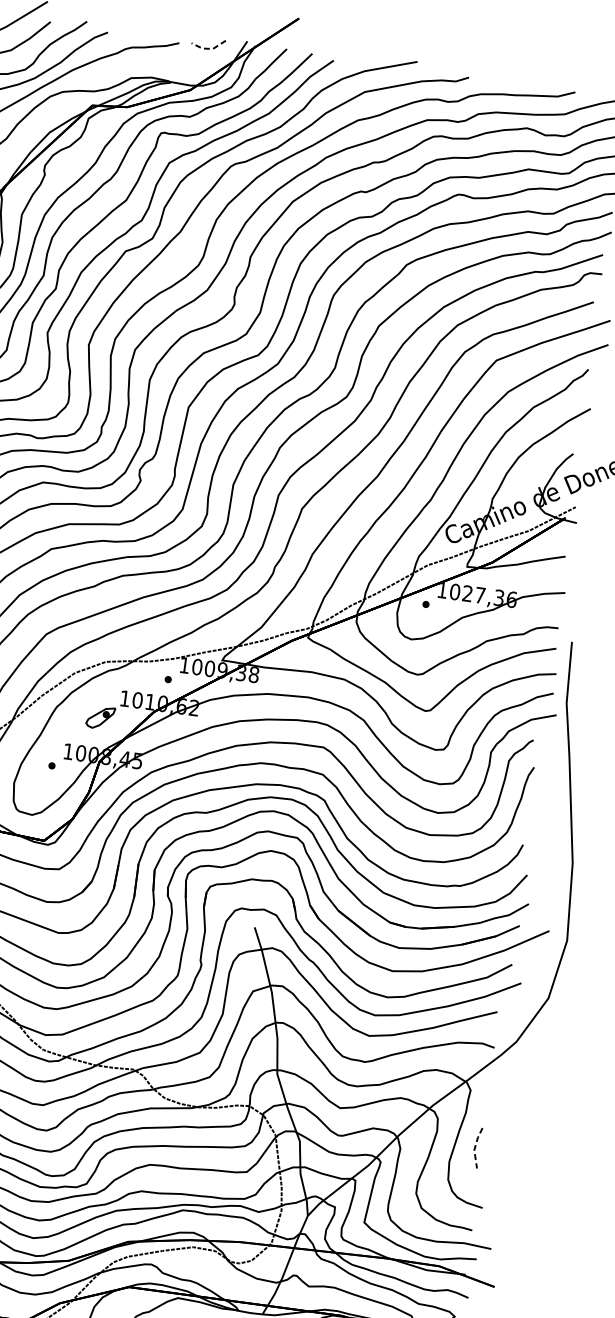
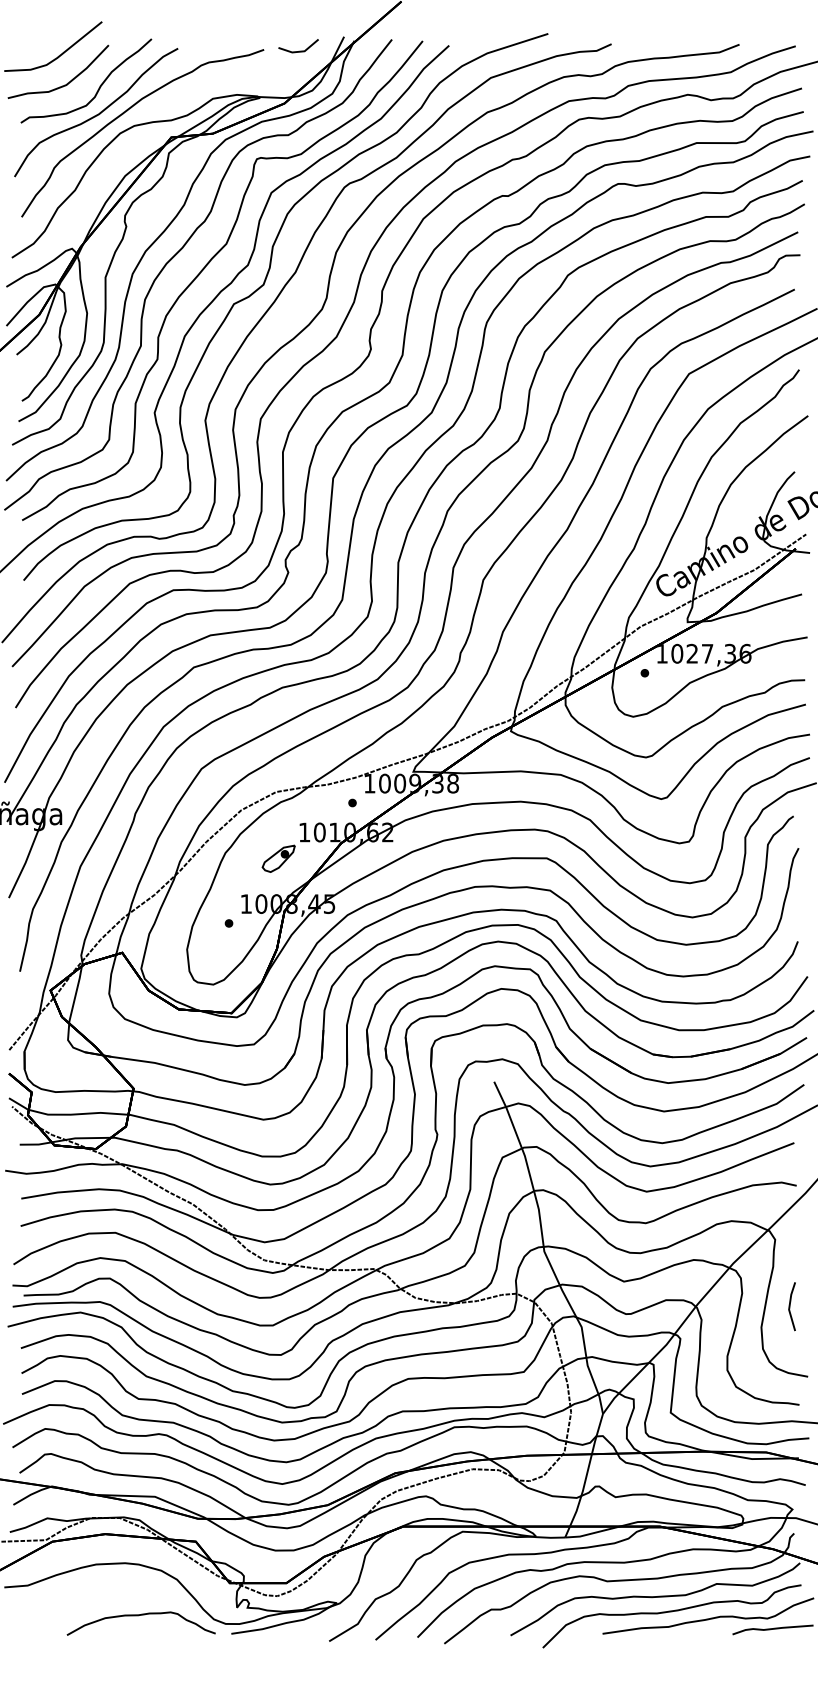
line: (208, 48) -> (299, 51), dashed -> solid
line: (475, 1147) -> (789, 1306), dashed -> solid

